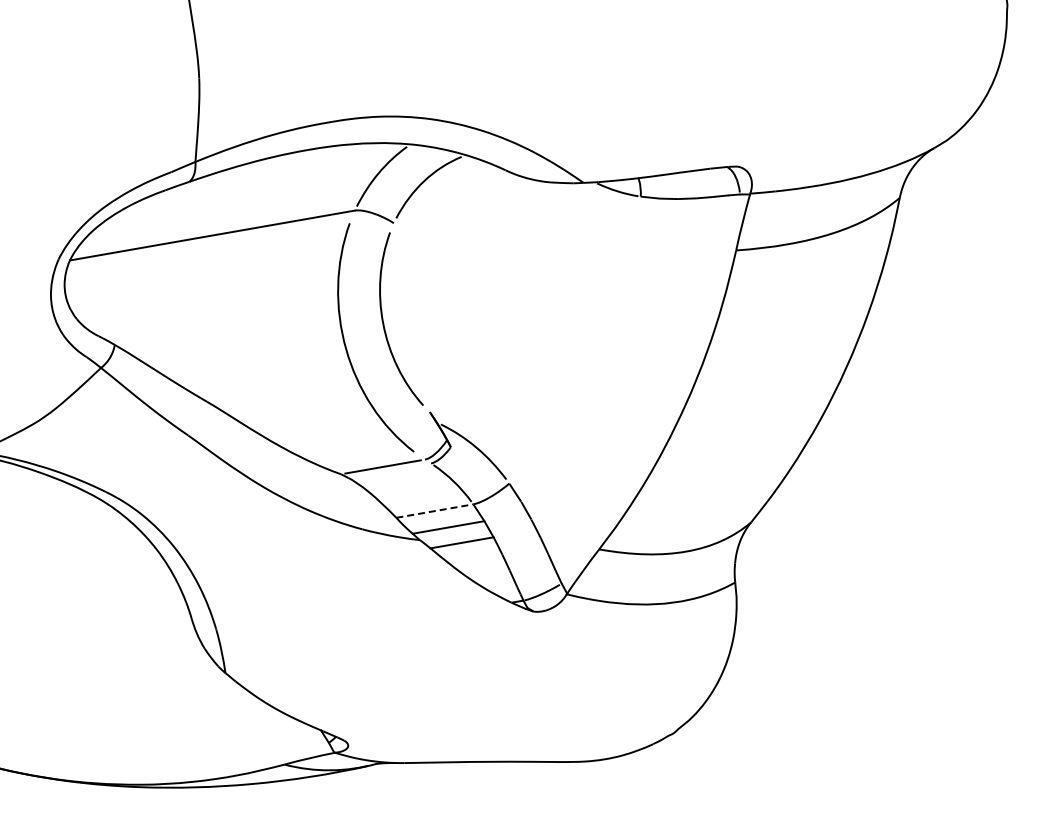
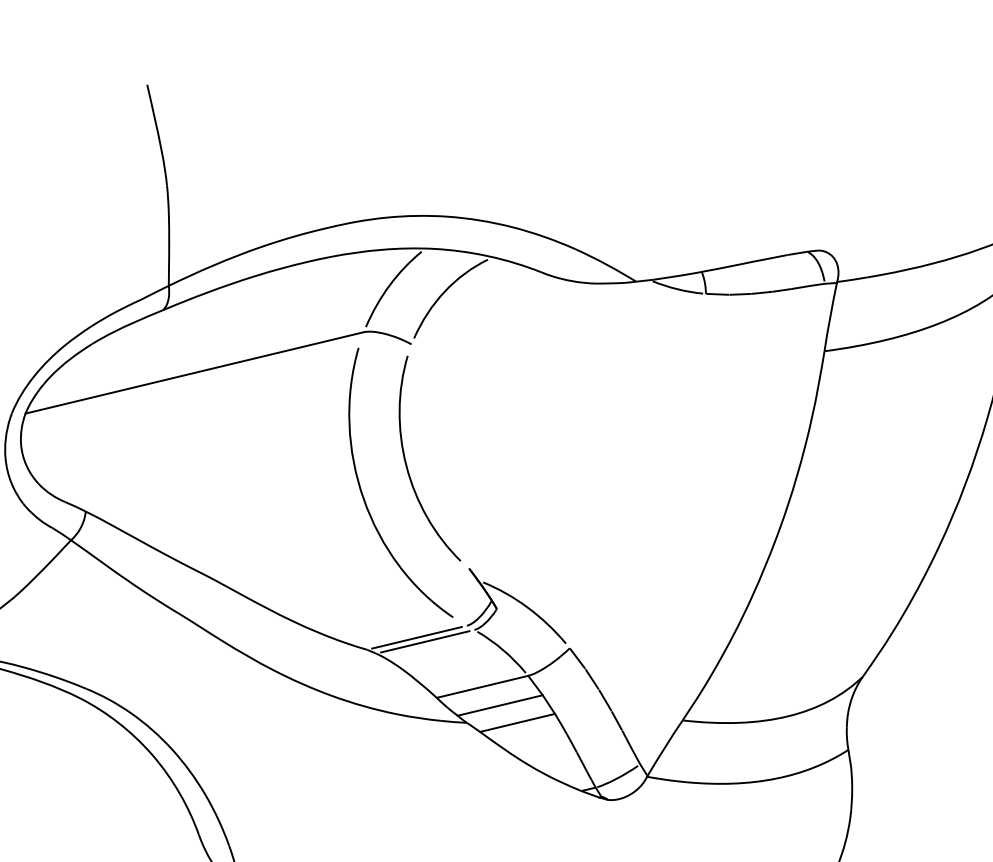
line: (389, 470) -> (424, 641), added
line: (435, 511) -> (483, 687), dashed -> solid

